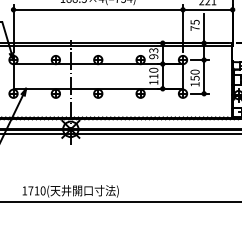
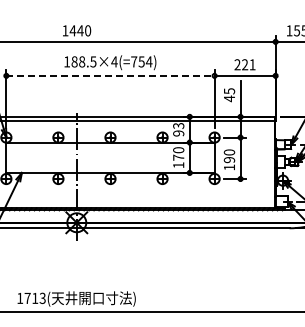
line: (99, 9) -> (111, 75), solid -> dashed
text: (195, 28) -> (229, 98), 75 -> 45
text: (153, 76) -> (178, 157), 110 -> 170
text: (194, 78) -> (228, 160), 150 -> 190
text: (42, 190) -> (42, 298), 1710( -> 1713(

